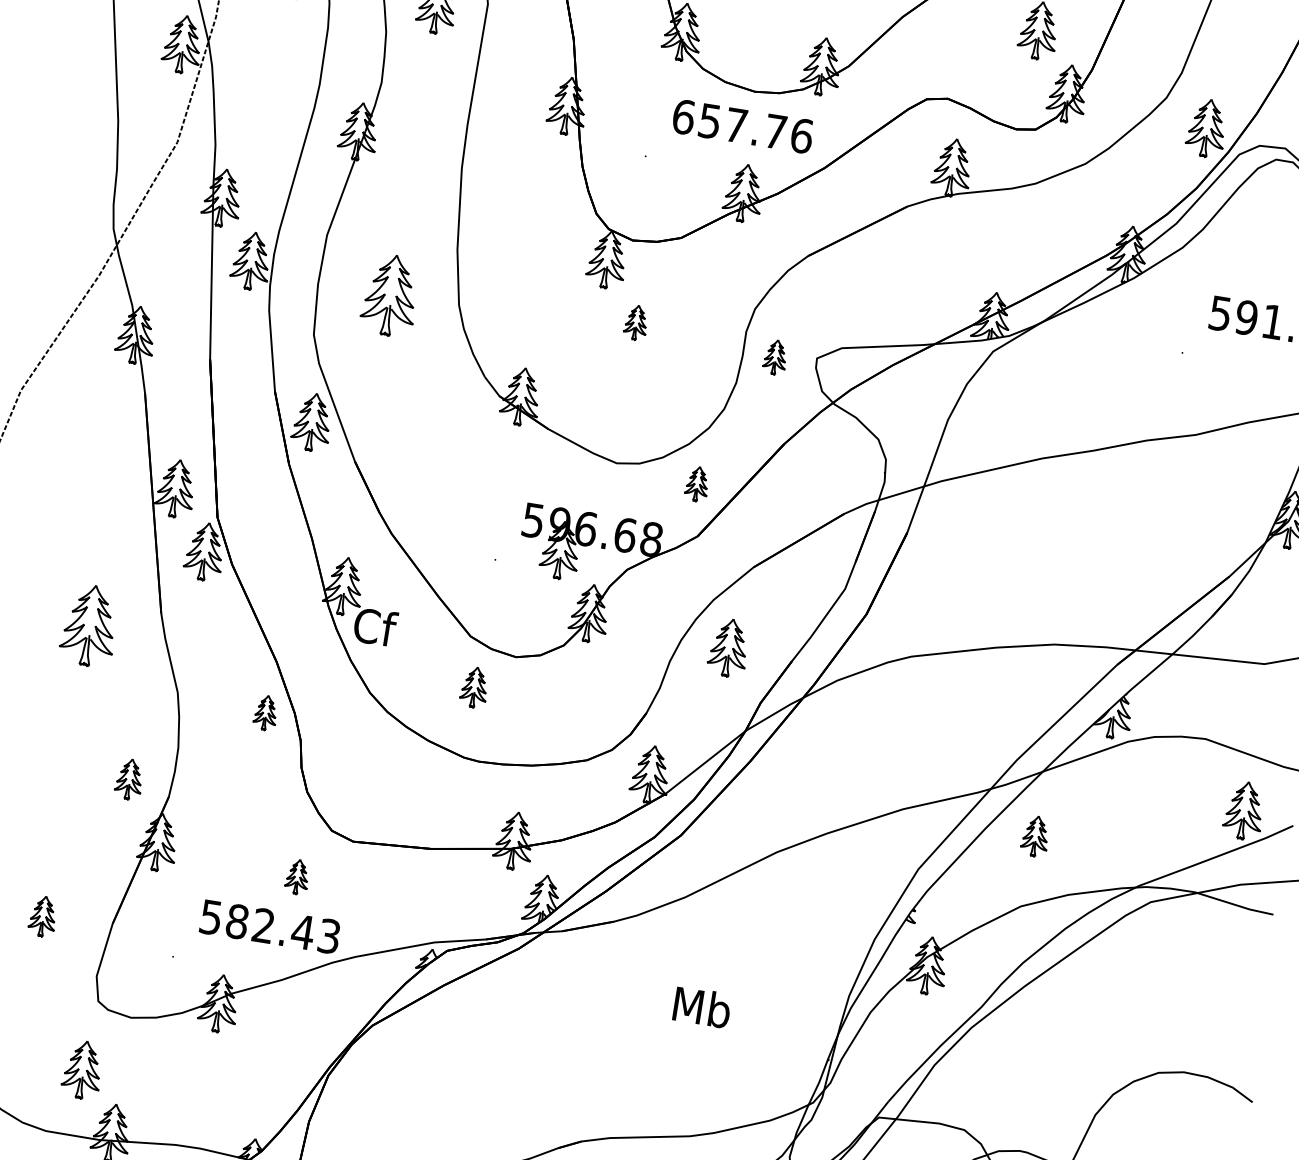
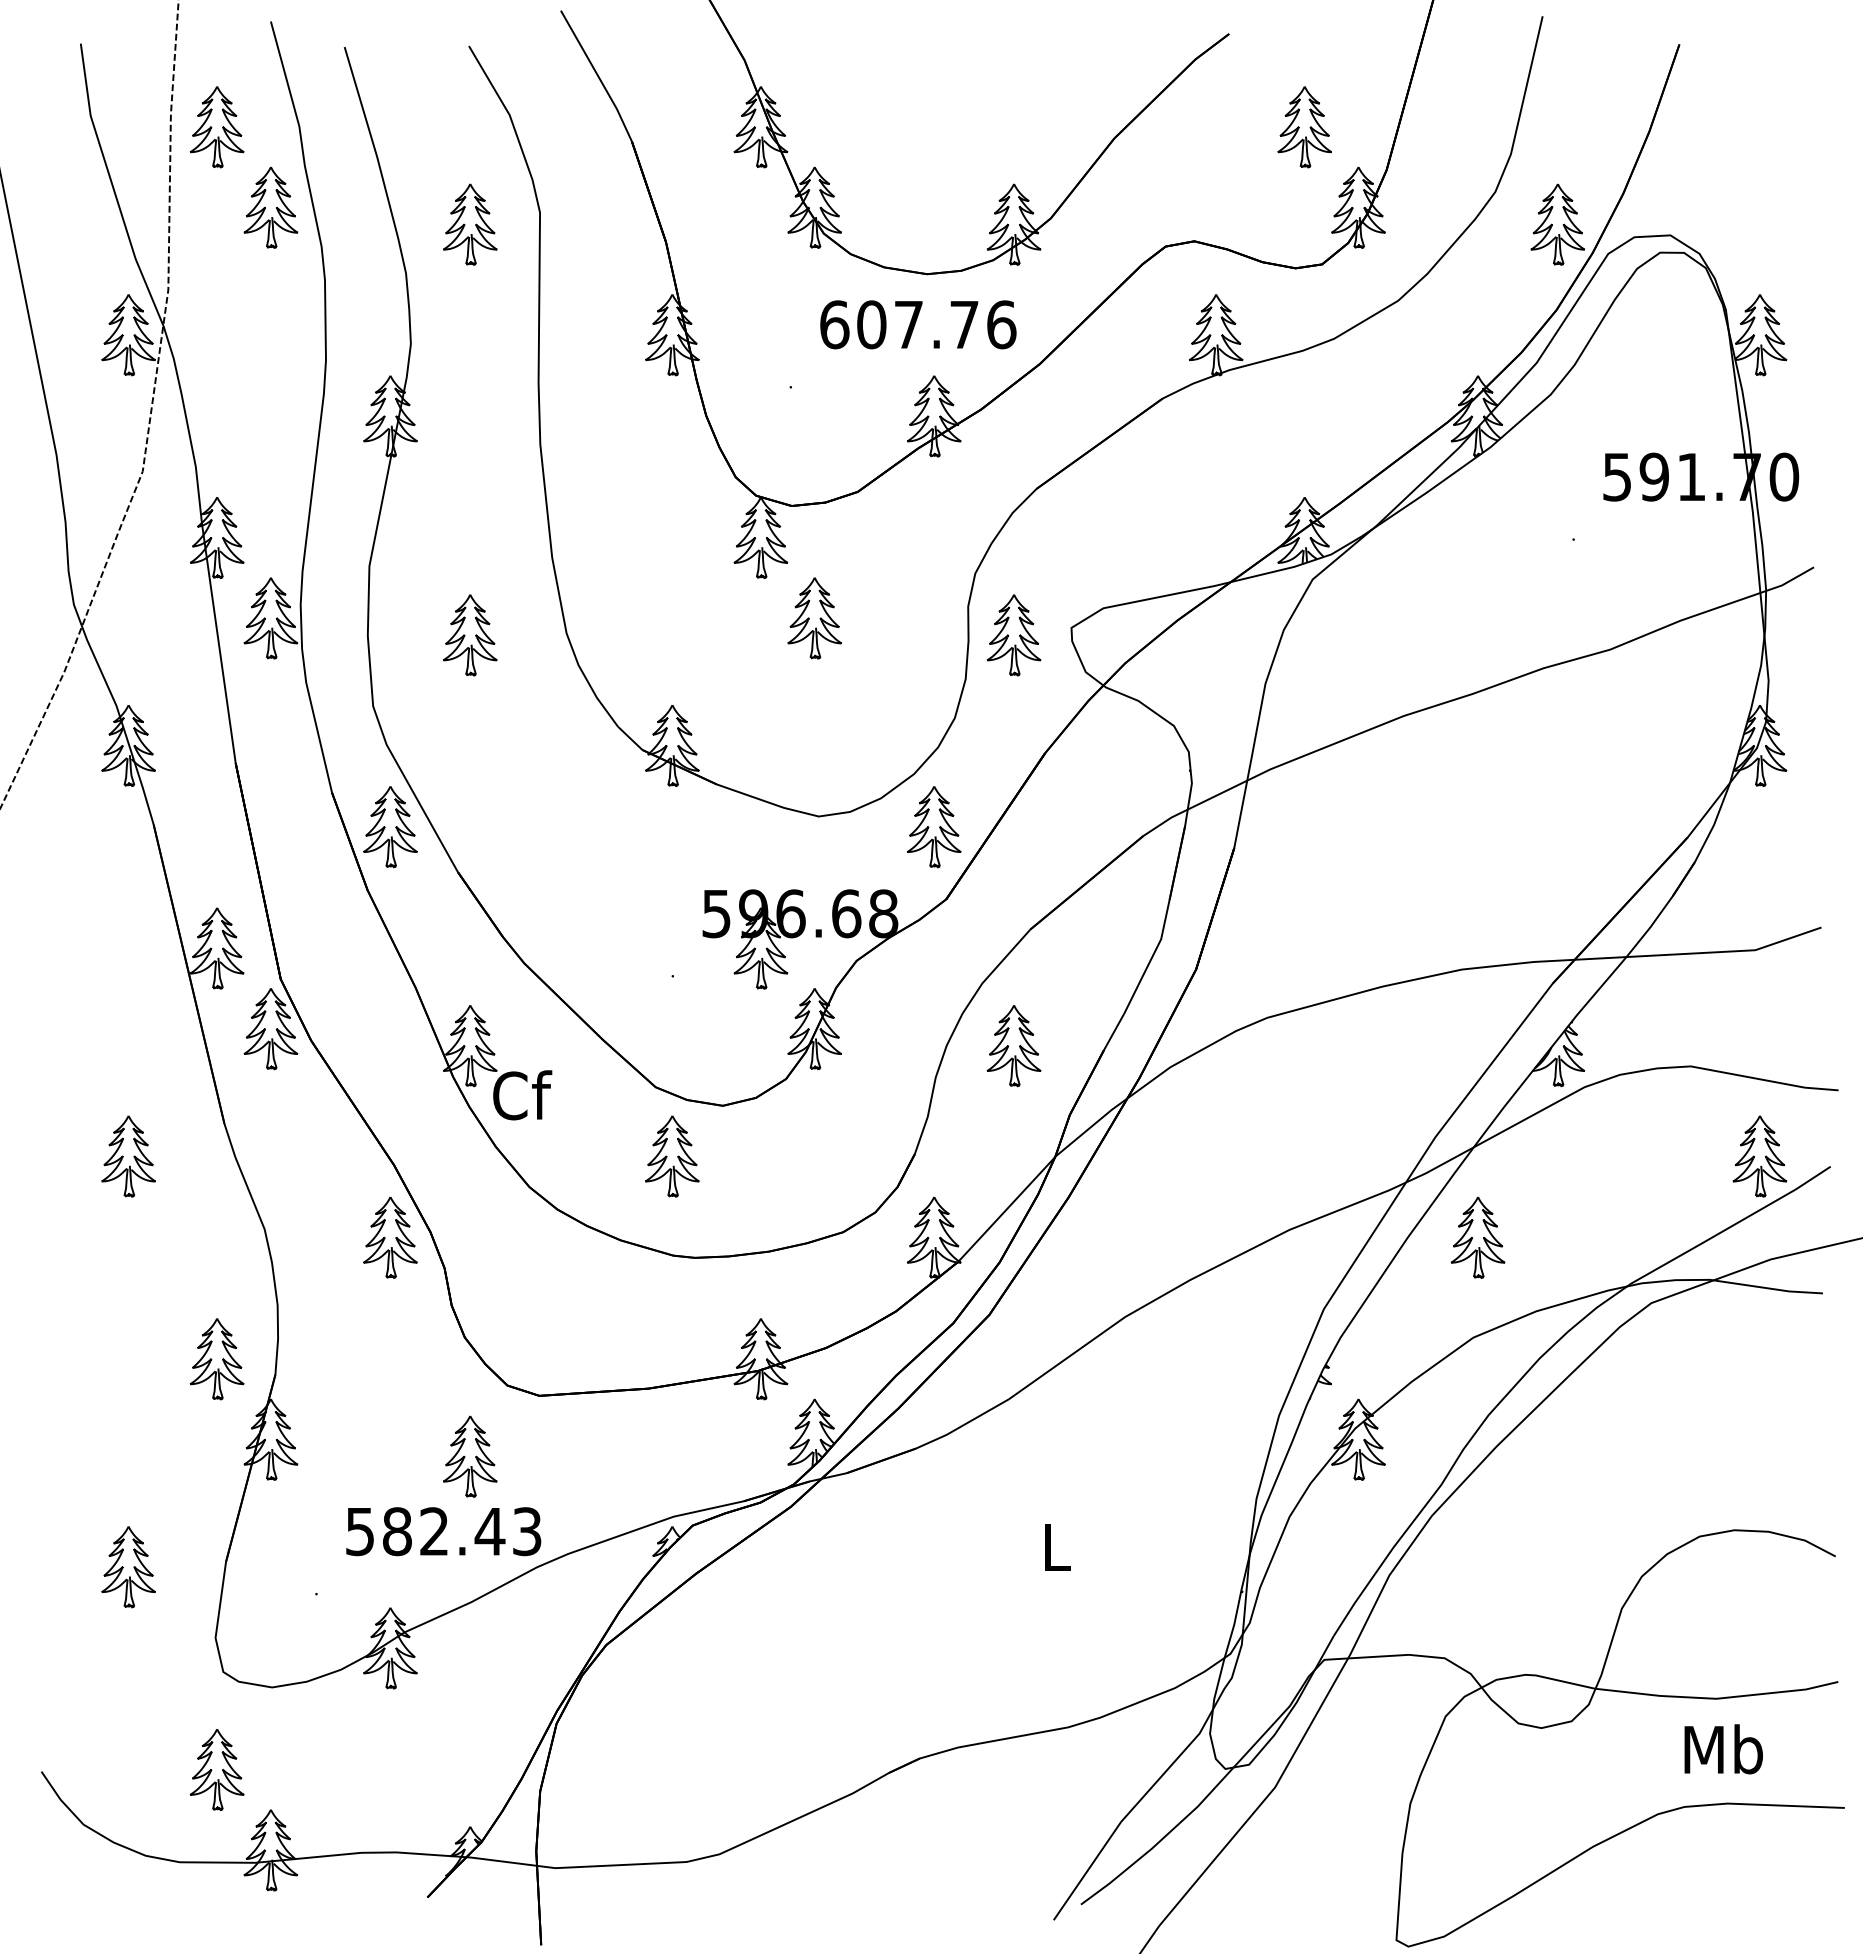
text: (709, 121) -> (871, 324), 657.76 -> 607.76
part: (390, 295) -> (470, 635), size x0.71
part: (636, 322) -> (814, 618), size x1.67
part: (775, 357) -> (1013, 635), size x1.67
part: (697, 484) -> (934, 827), size x1.67
part: (89, 625) -> (128, 1156), size x0.71
part: (474, 687) -> (672, 1156), size x1.43
part: (265, 712) -> (390, 1237), size x1.67
part: (129, 779) -> (217, 1359), size x1.43
part: (1035, 835) -> (1477, 1237), size x1.43
part: (297, 876) -> (470, 1456), size x1.67
part: (43, 916) -> (128, 1567), size x1.43
text: (702, 1007) -> (1056, 1547), Mb -> L

